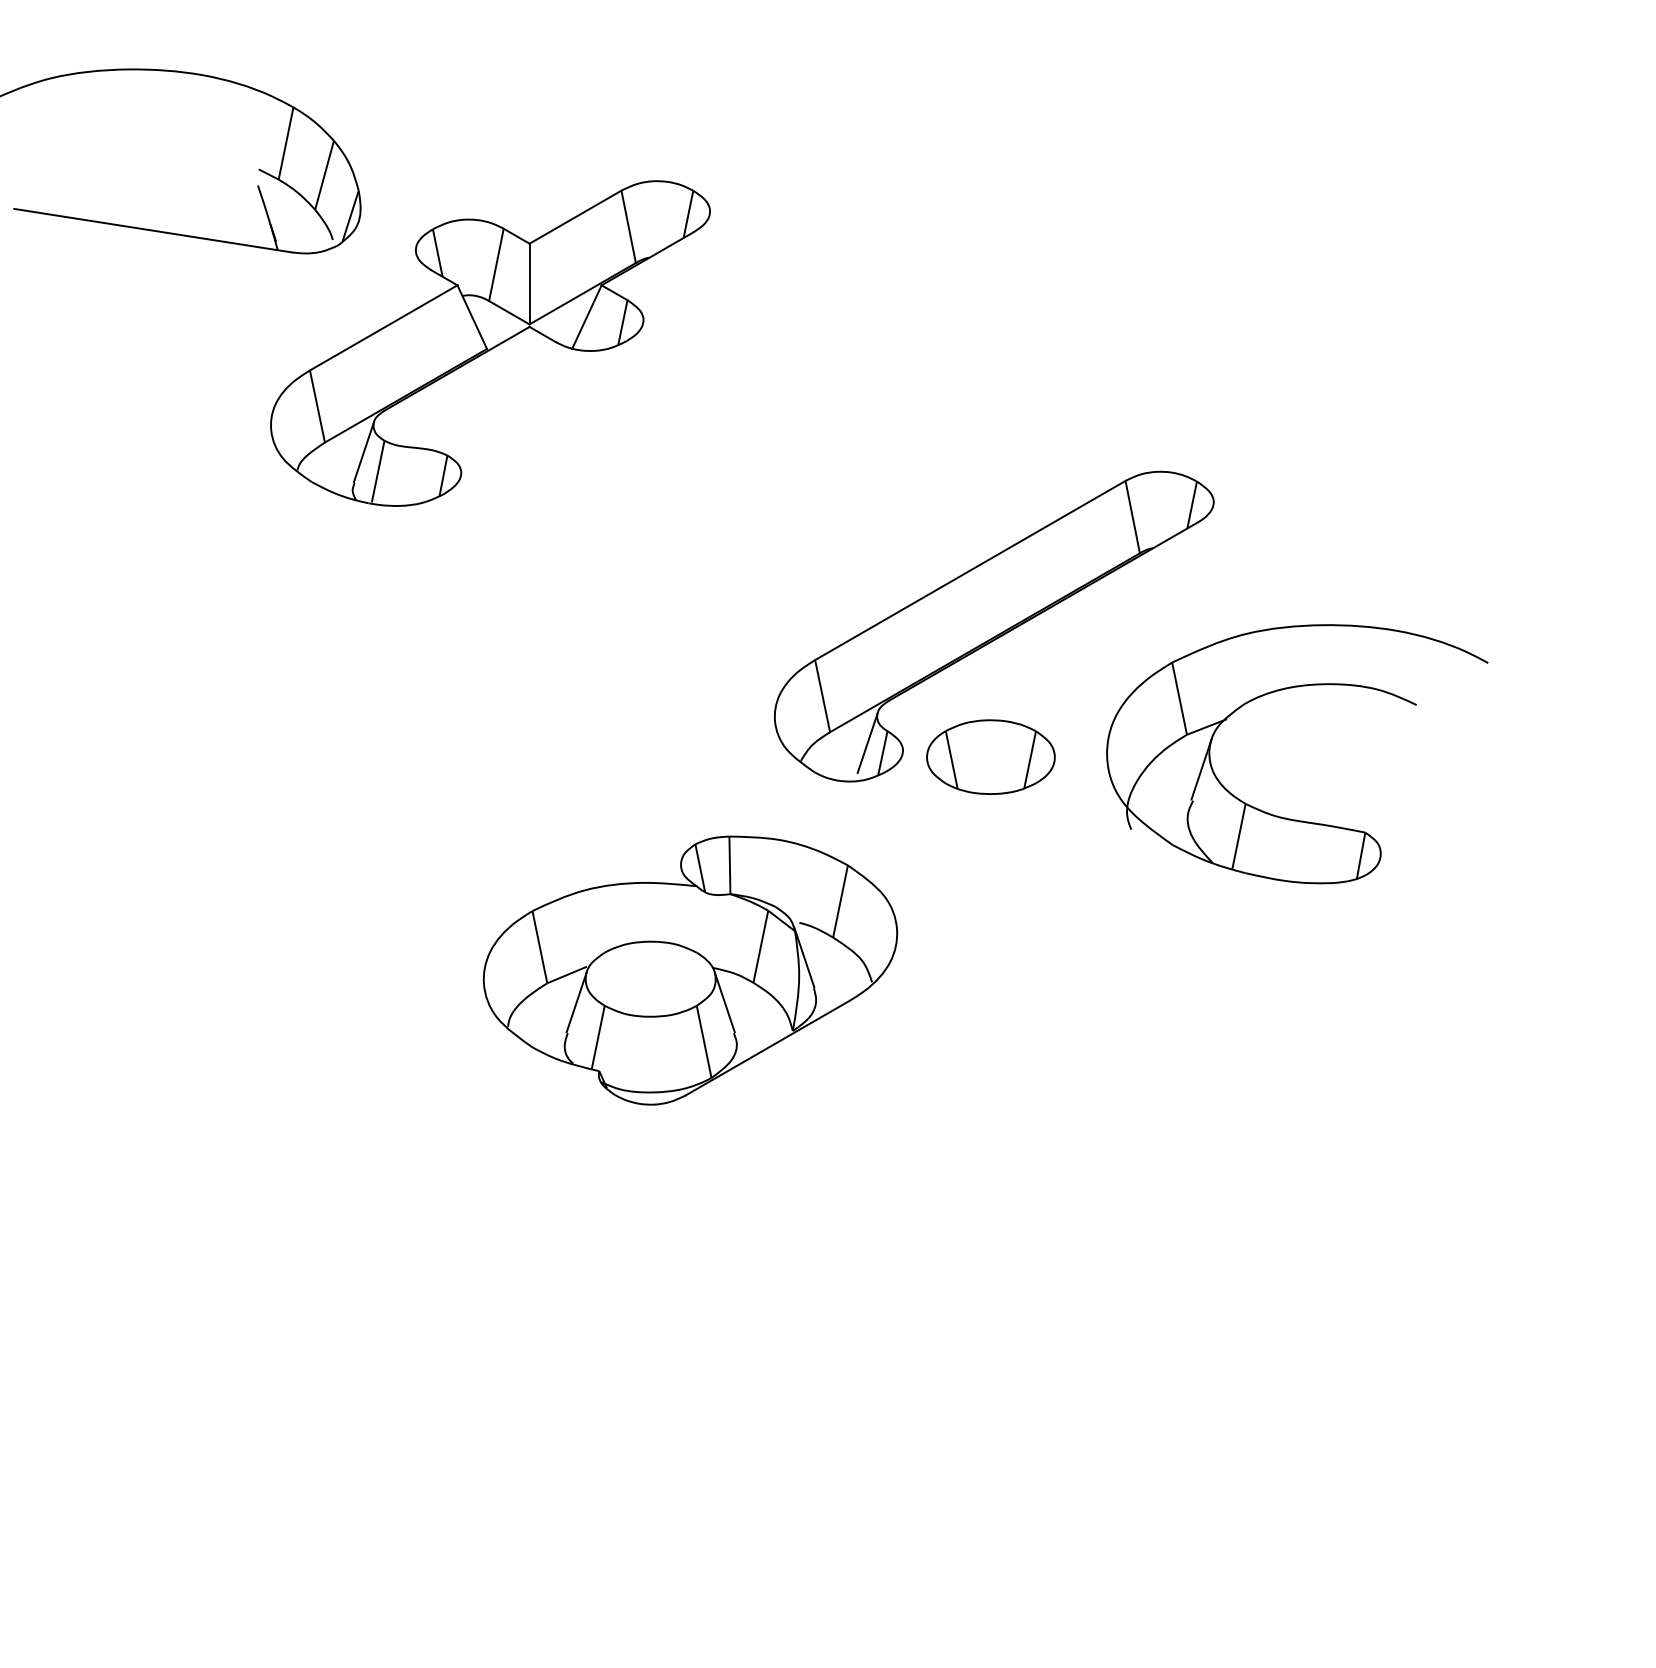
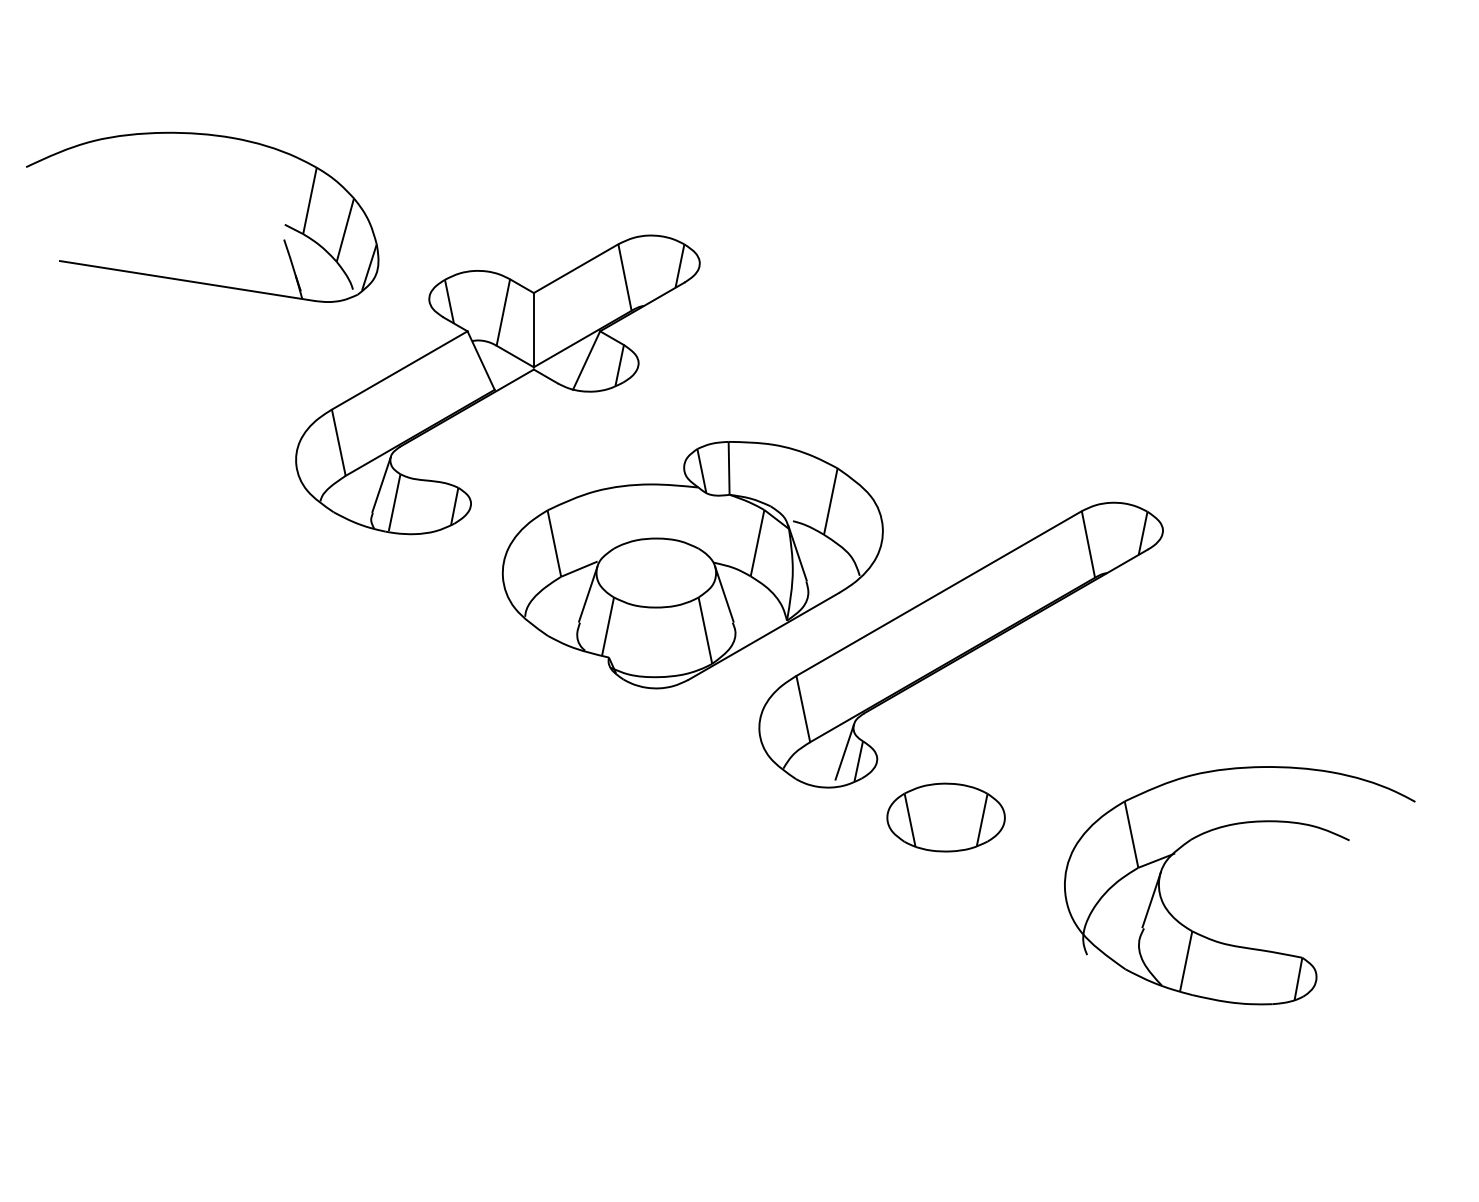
part: (990, 756) -> (945, 816), moved
part: (1286, 817) -> (1229, 943), moved
part: (690, 970) -> (692, 565), moved

